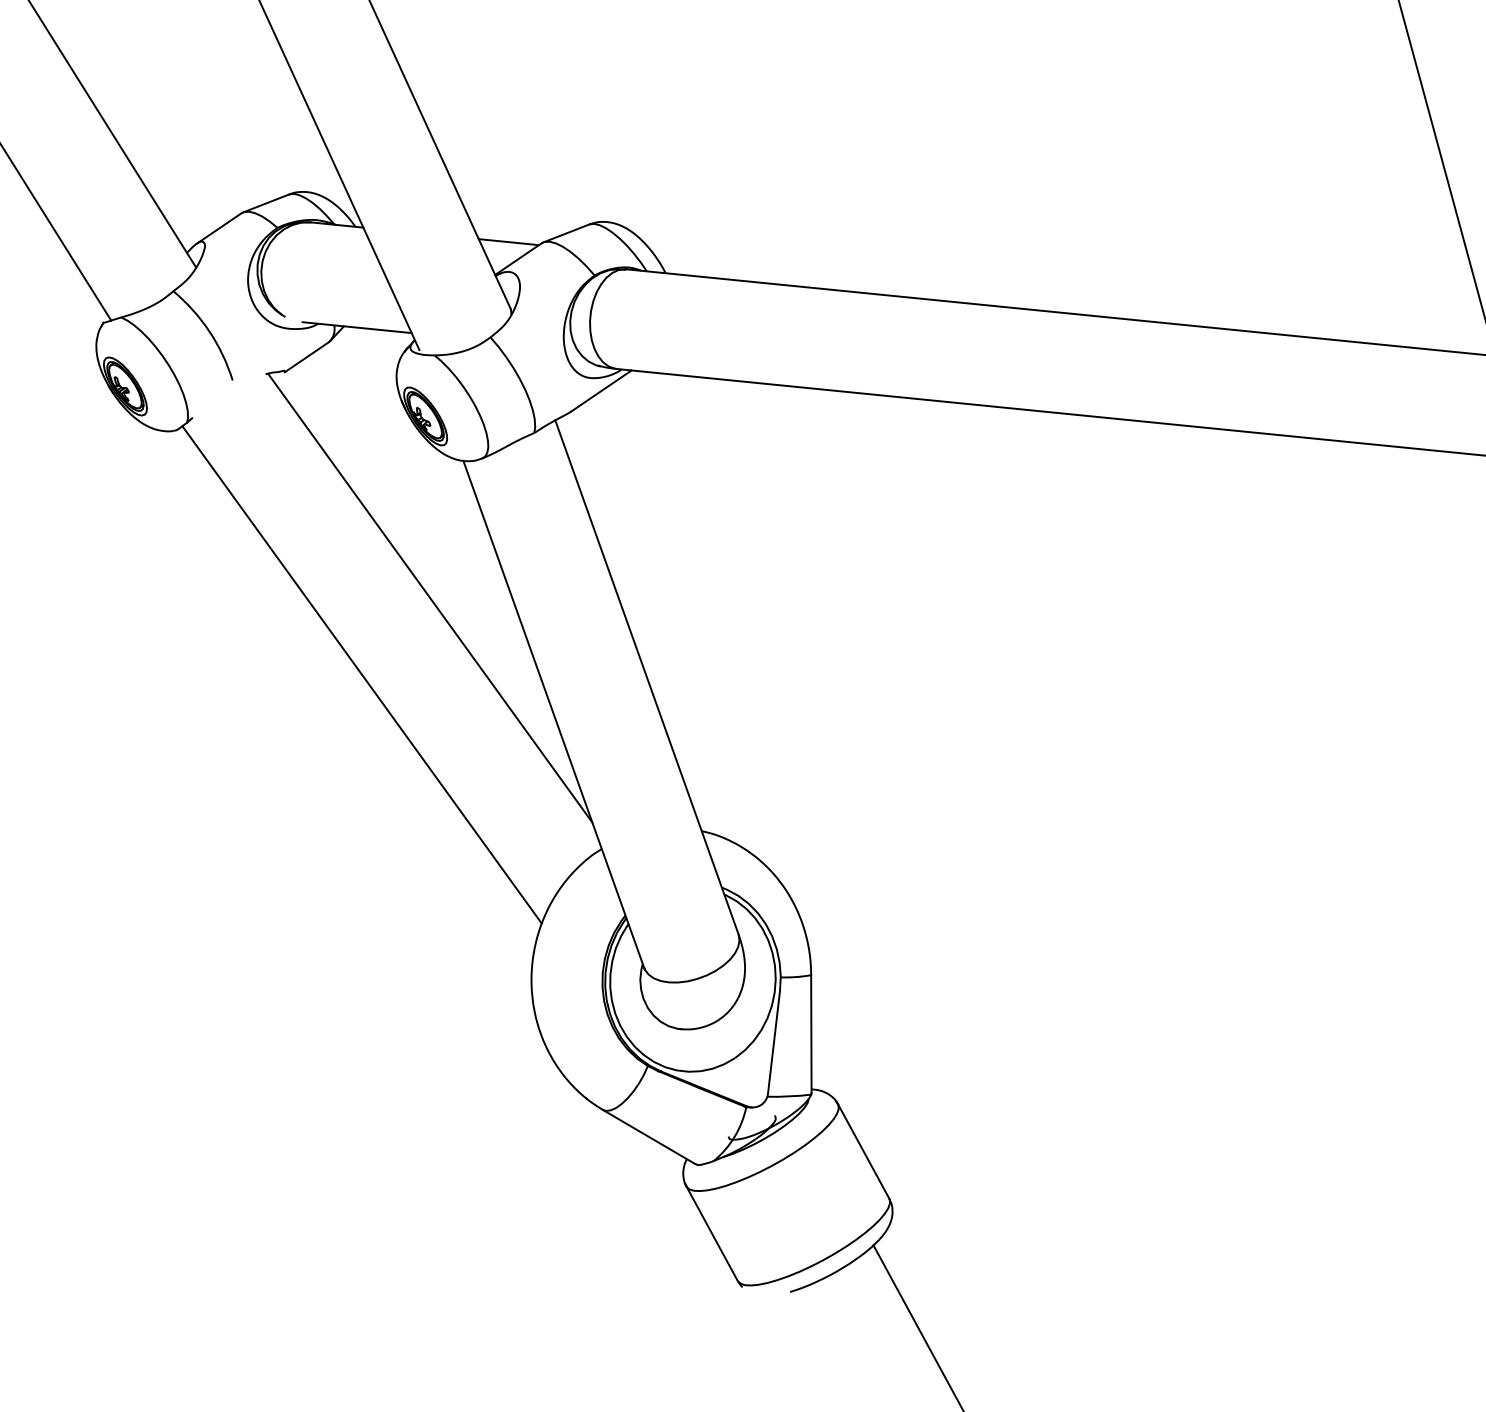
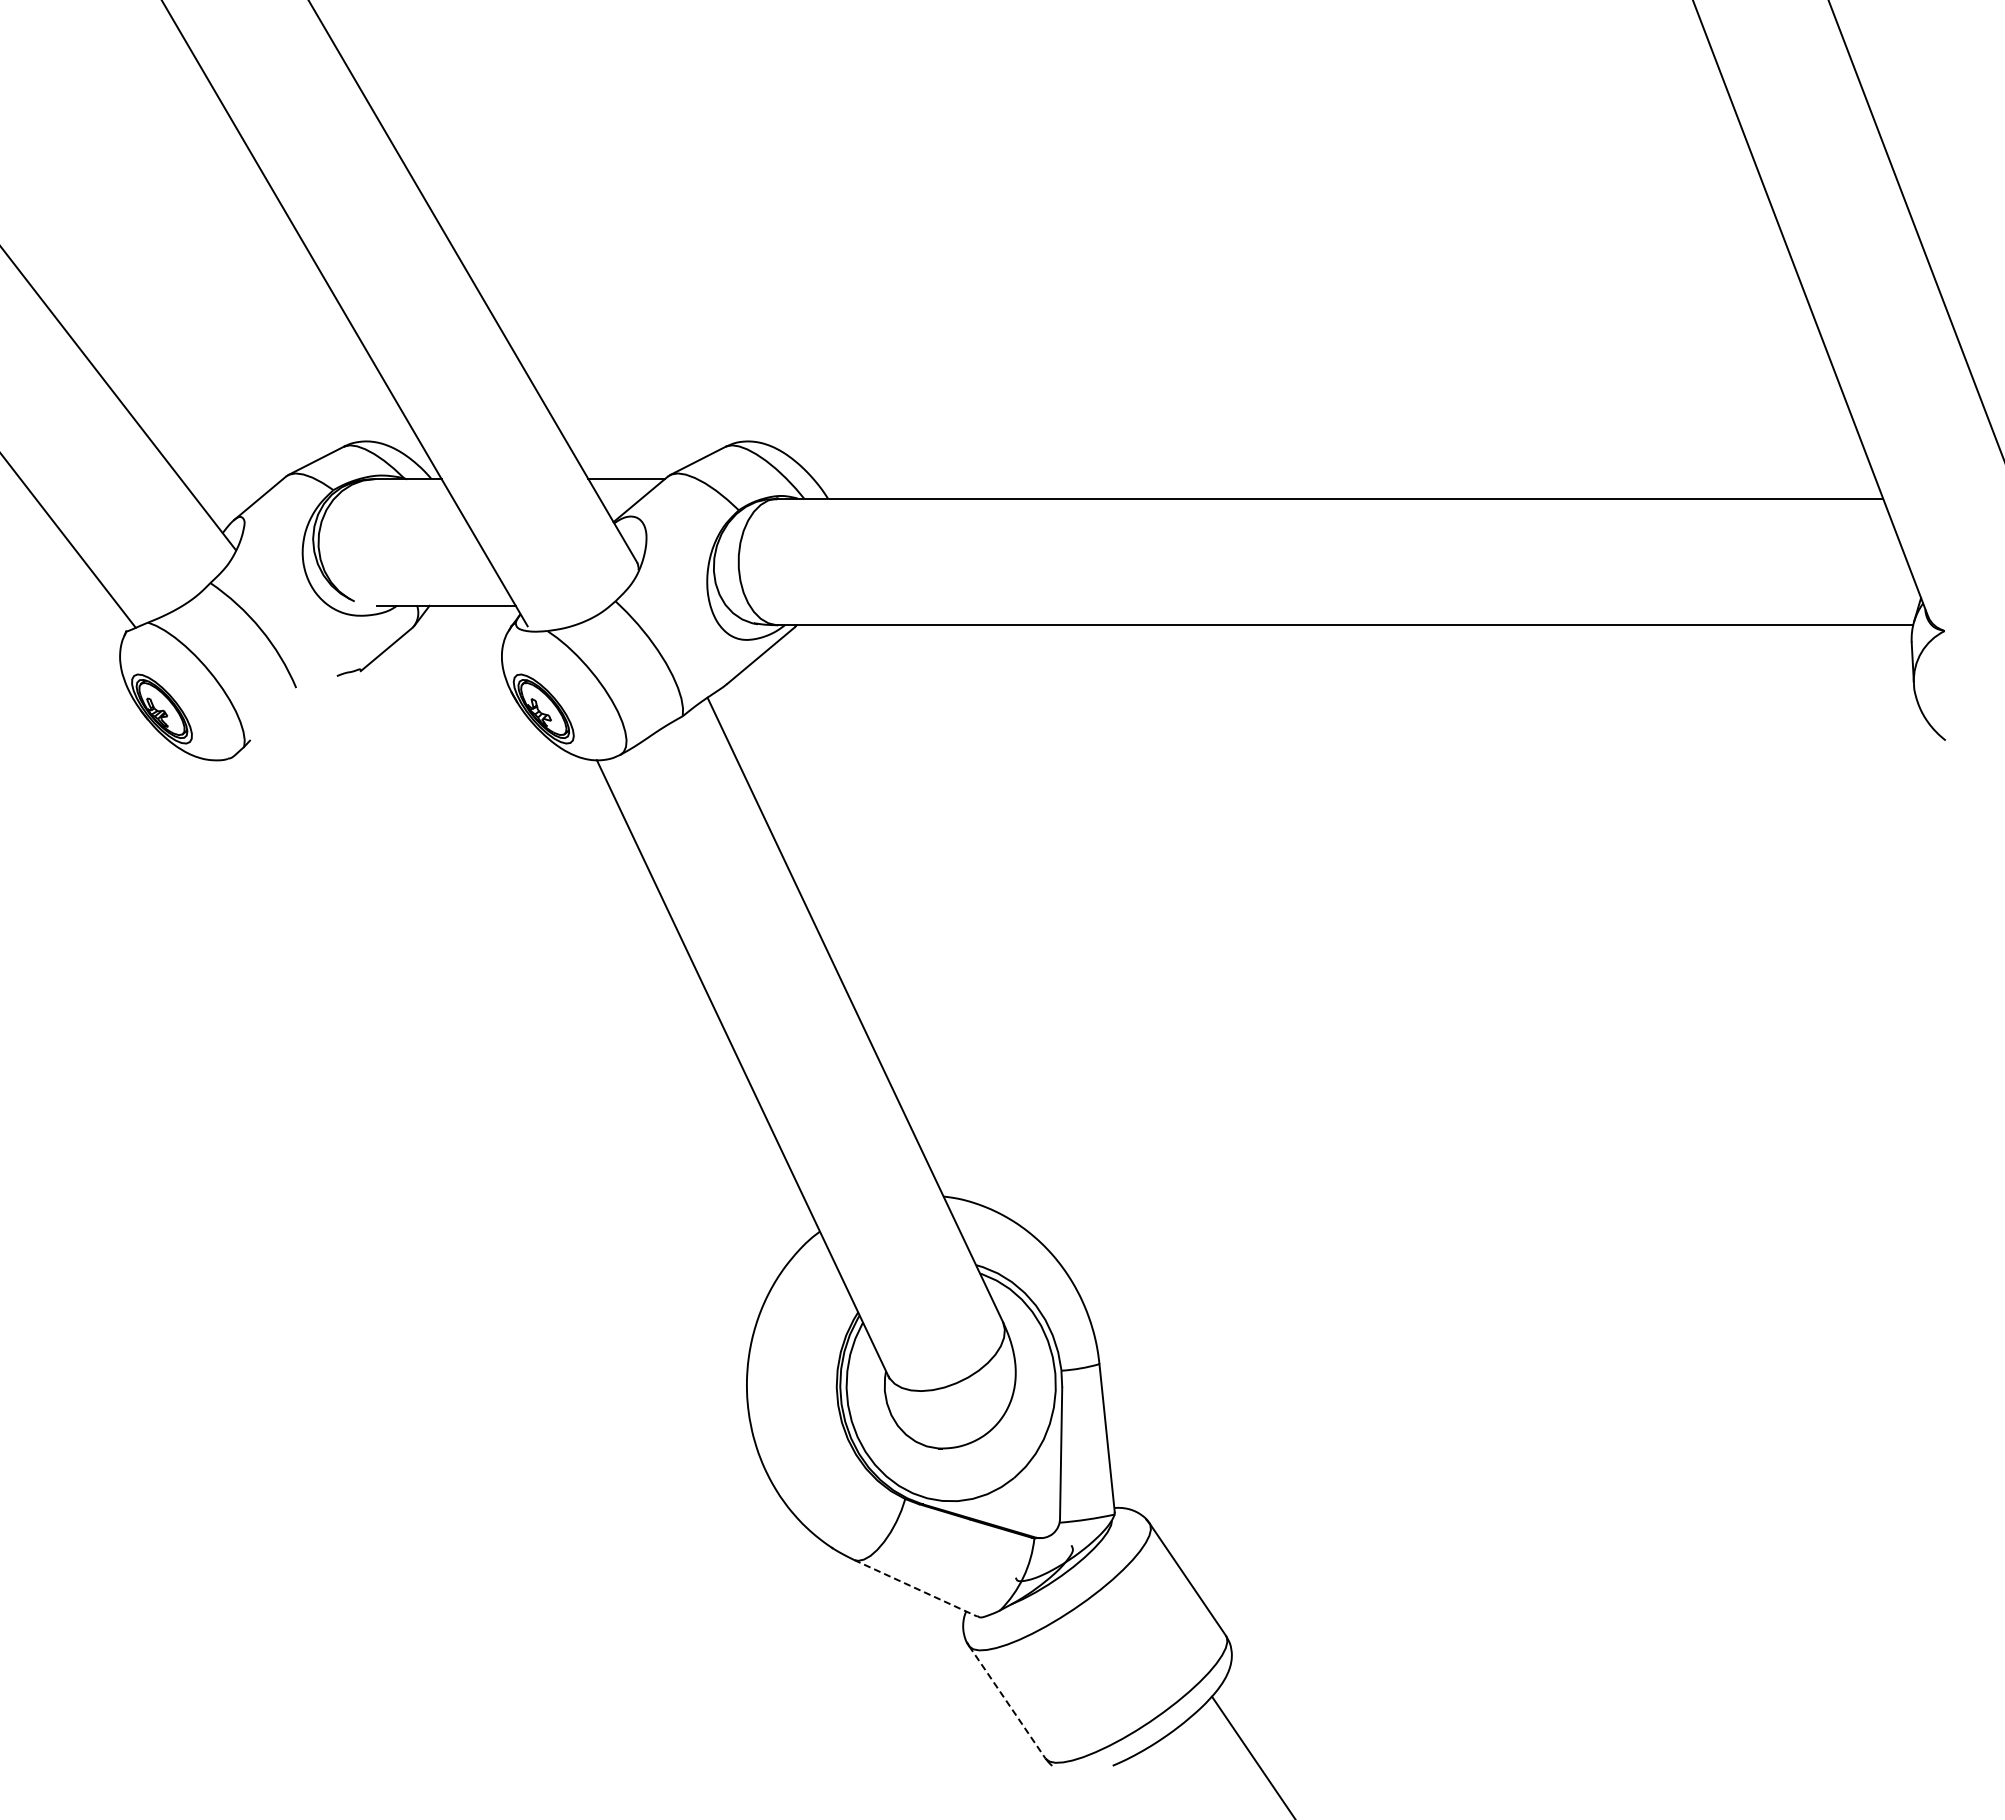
line: (430, 598) -> (572, 937), removed
line: (361, 674) -> (495, 1042), removed
line: (648, 1137) -> (915, 1588), solid -> dashed
line: (712, 1234) -> (1007, 1702), solid -> dashed

